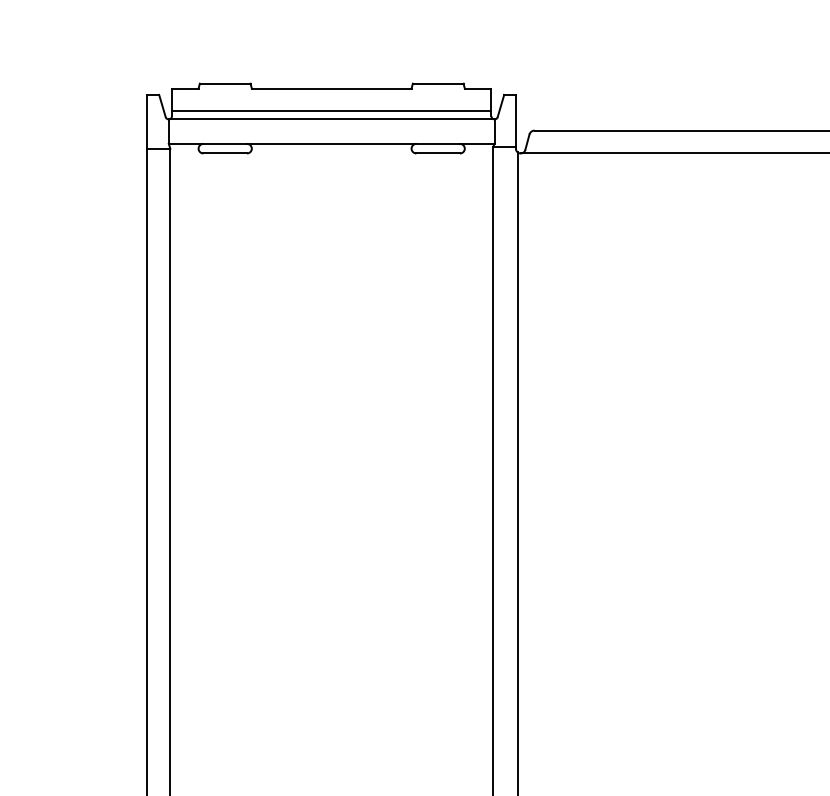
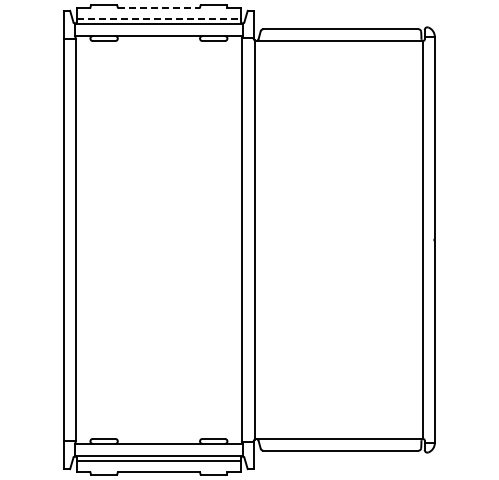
line: (332, 88) -> (159, 7), solid -> dashed
line: (332, 111) -> (159, 19), solid -> dashed

